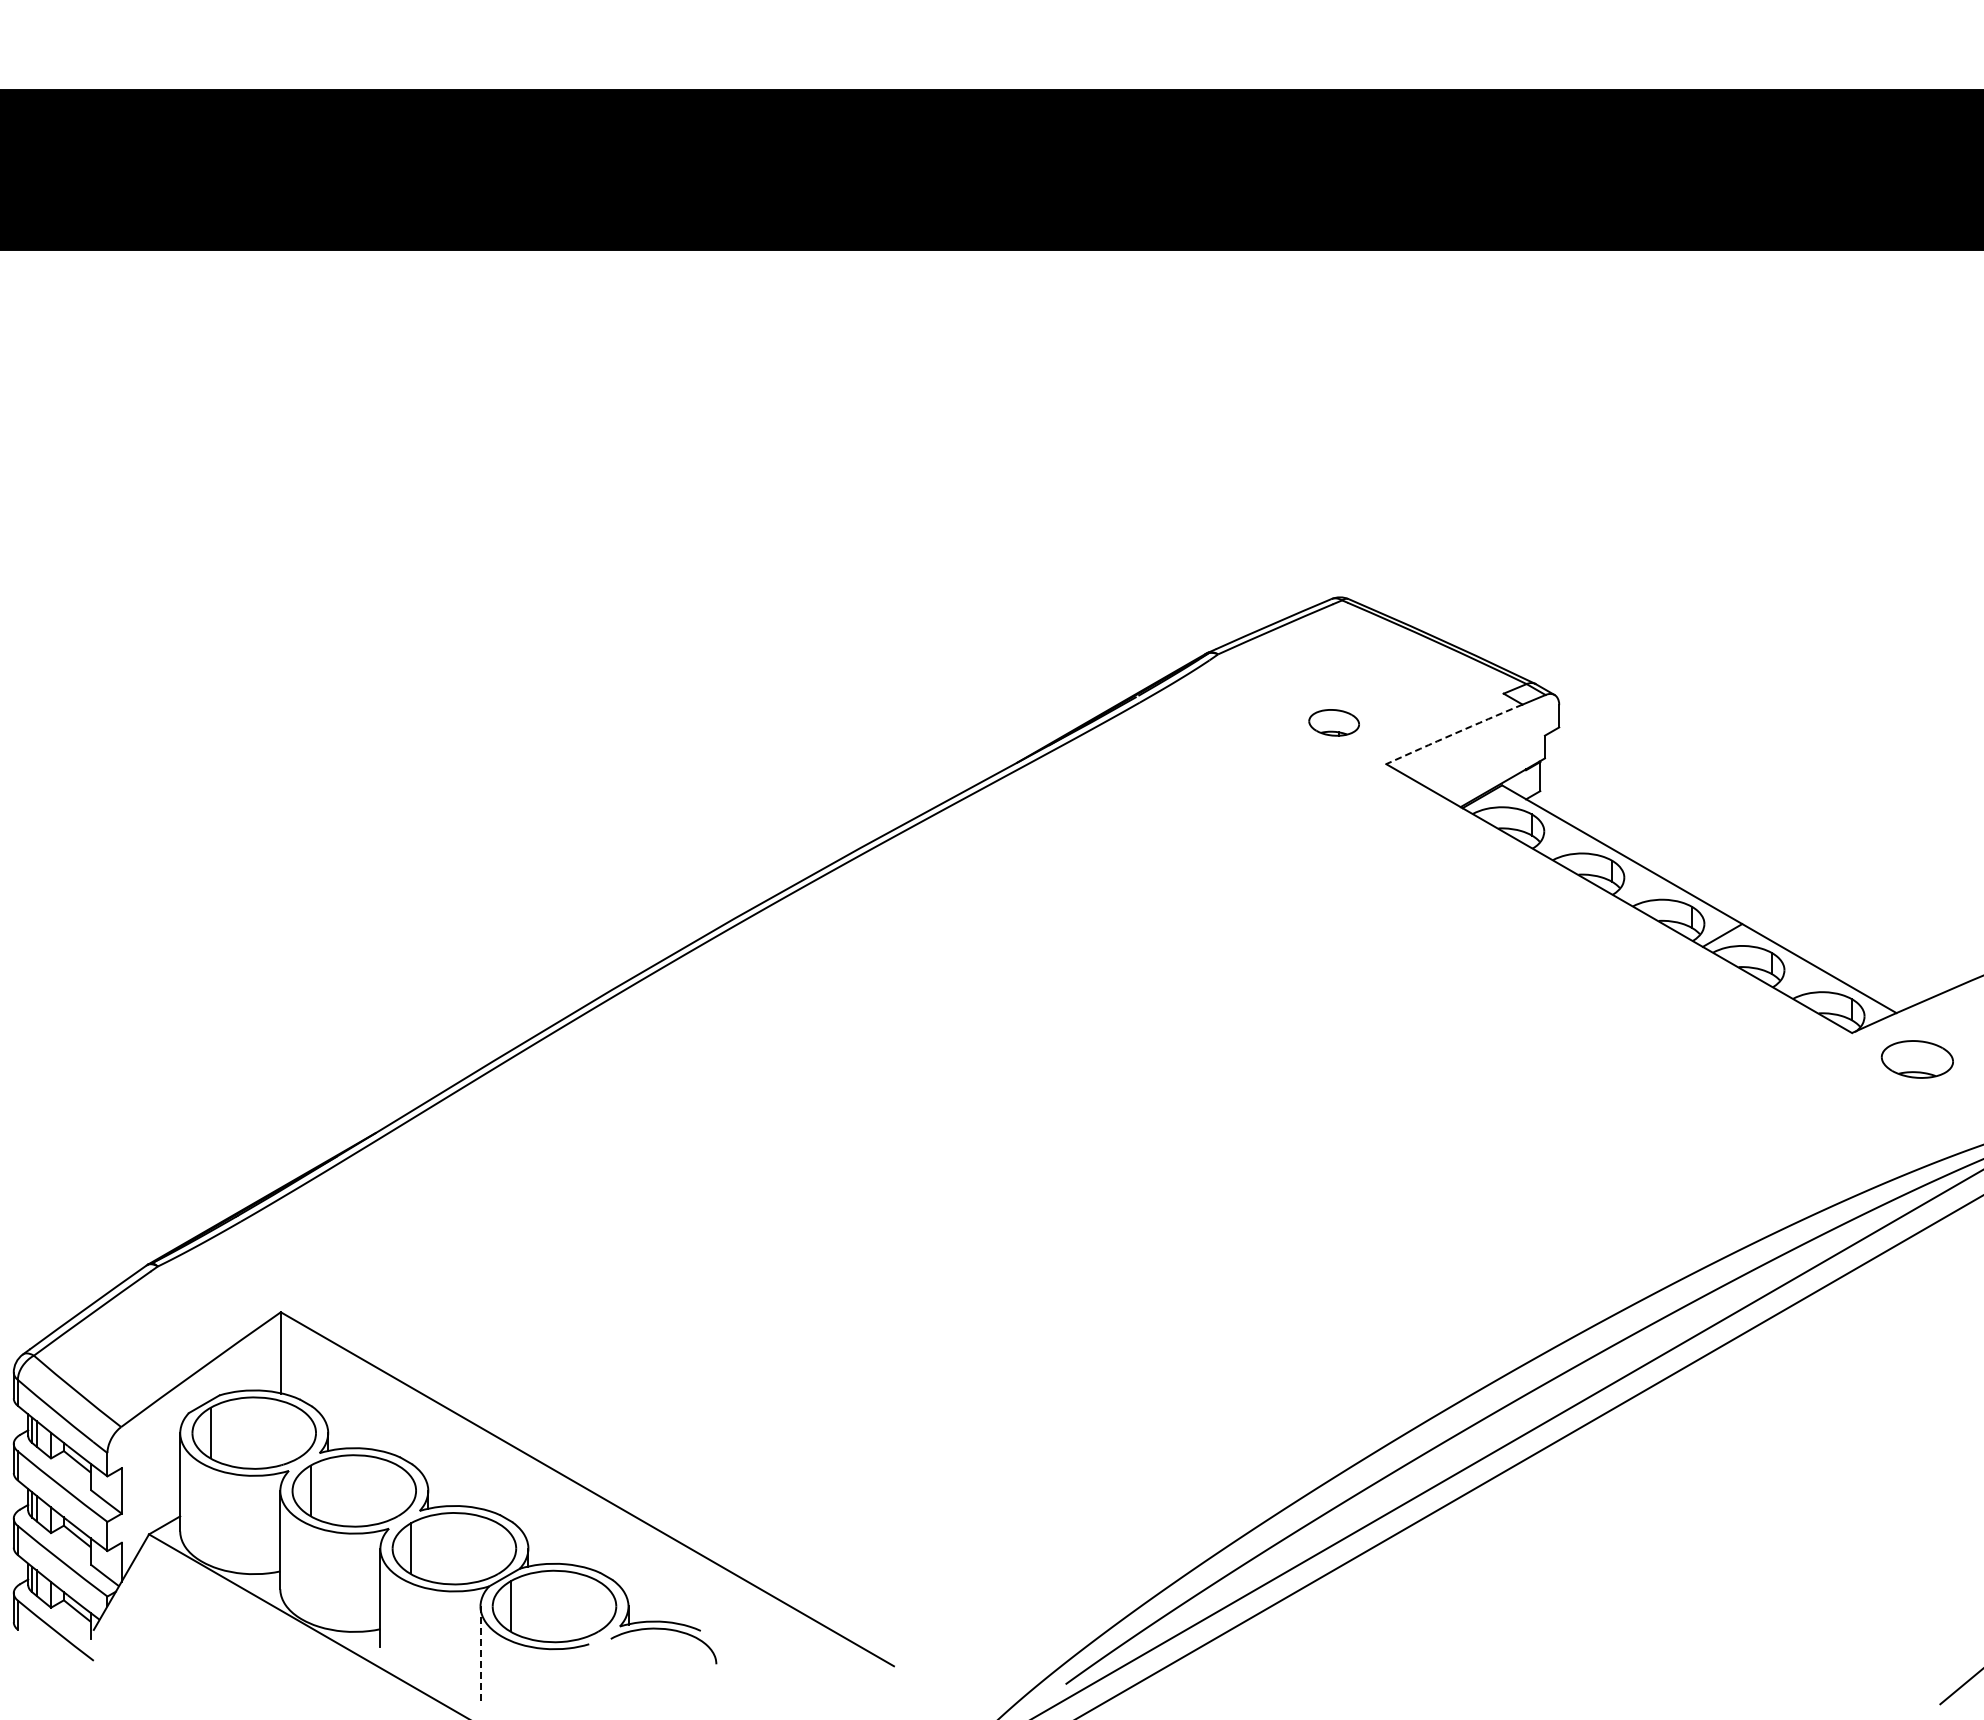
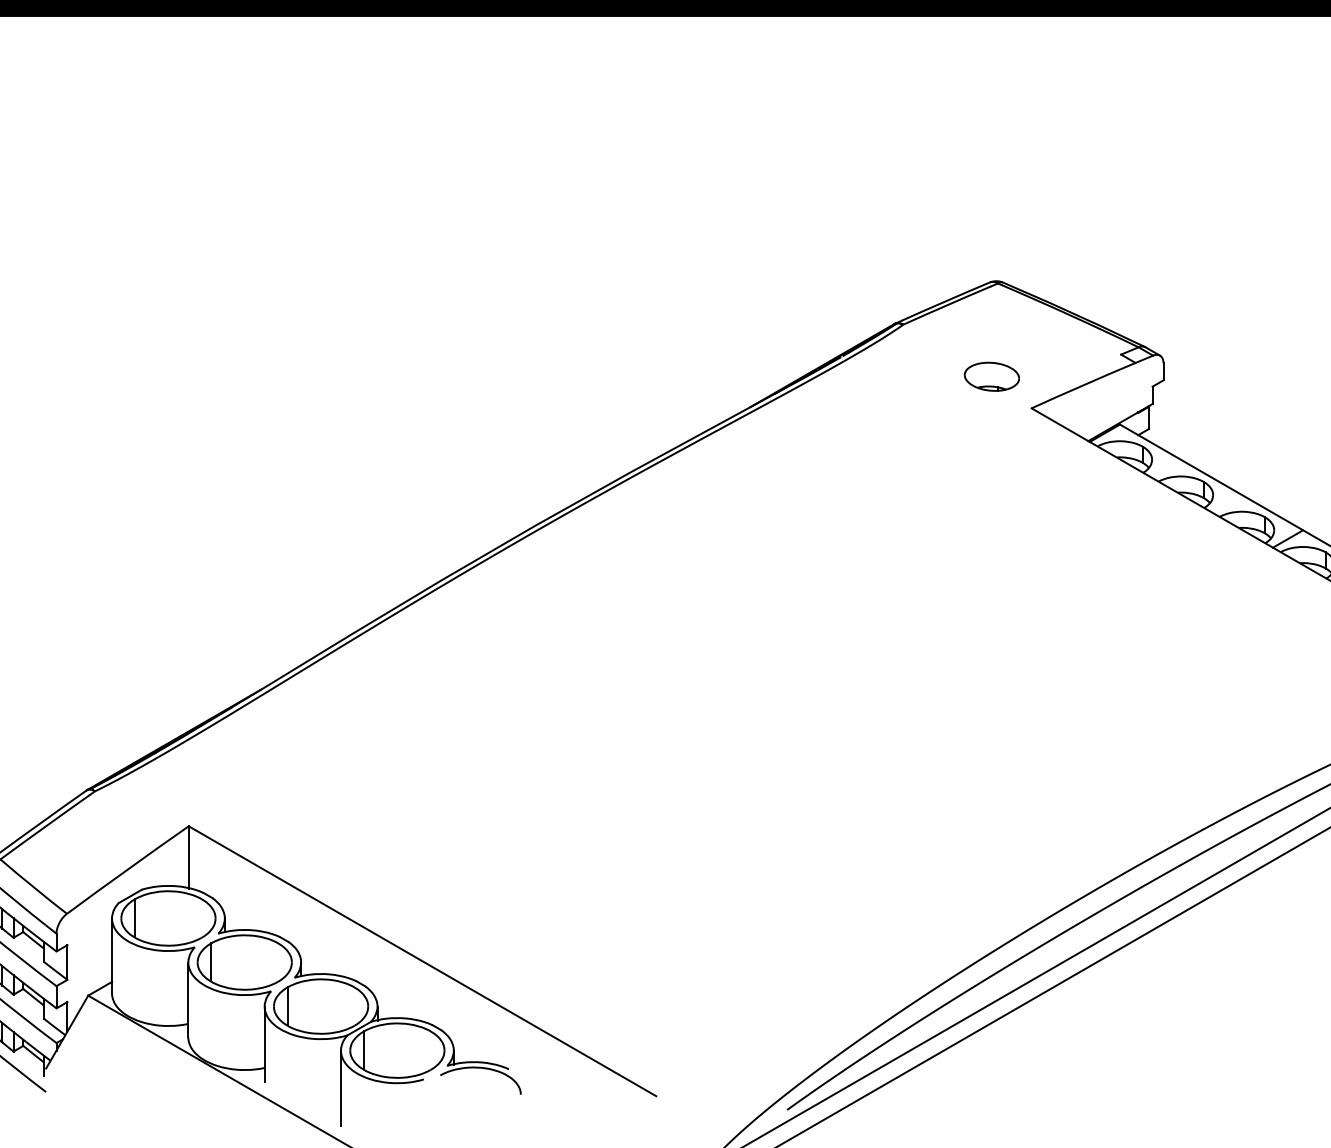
part: (1333, 722) -> (991, 376), size x1.43
arc: (1454, 733) -> (1083, 384), dashed -> solid
line: (480, 1656) -> (340, 1088), dashed -> solid

